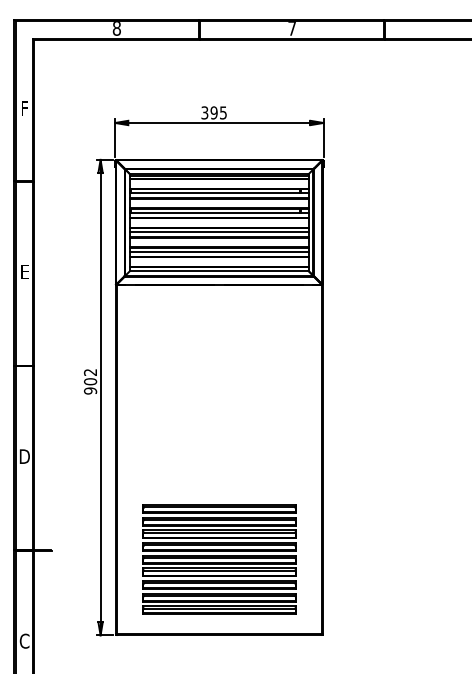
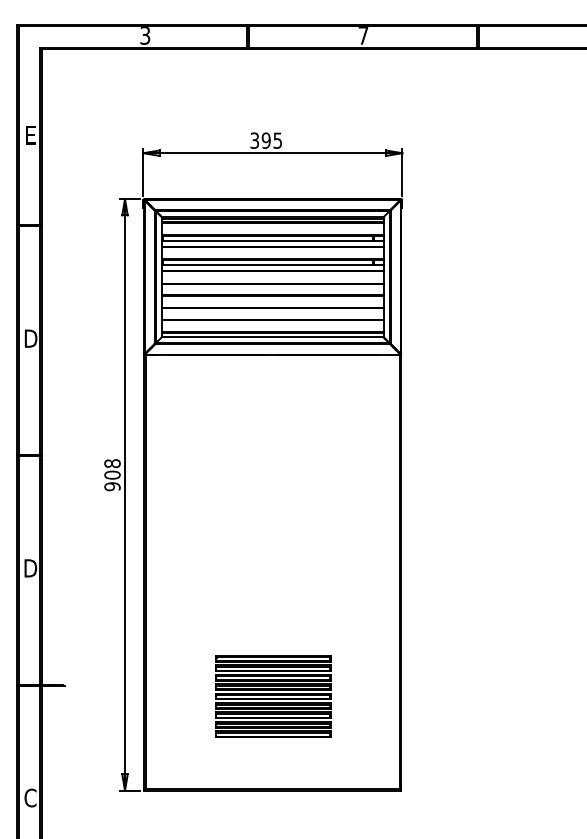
text: (117, 28) -> (145, 35), 8 -> 3
text: (24, 108) -> (30, 135), F -> E
line: (219, 232) -> (272, 289), removed
line: (219, 251) -> (272, 313), removed
text: (24, 271) -> (30, 338), E -> D
text: (90, 372) -> (112, 463), 902 -> 908
part: (219, 559) -> (273, 696), size x0.6

